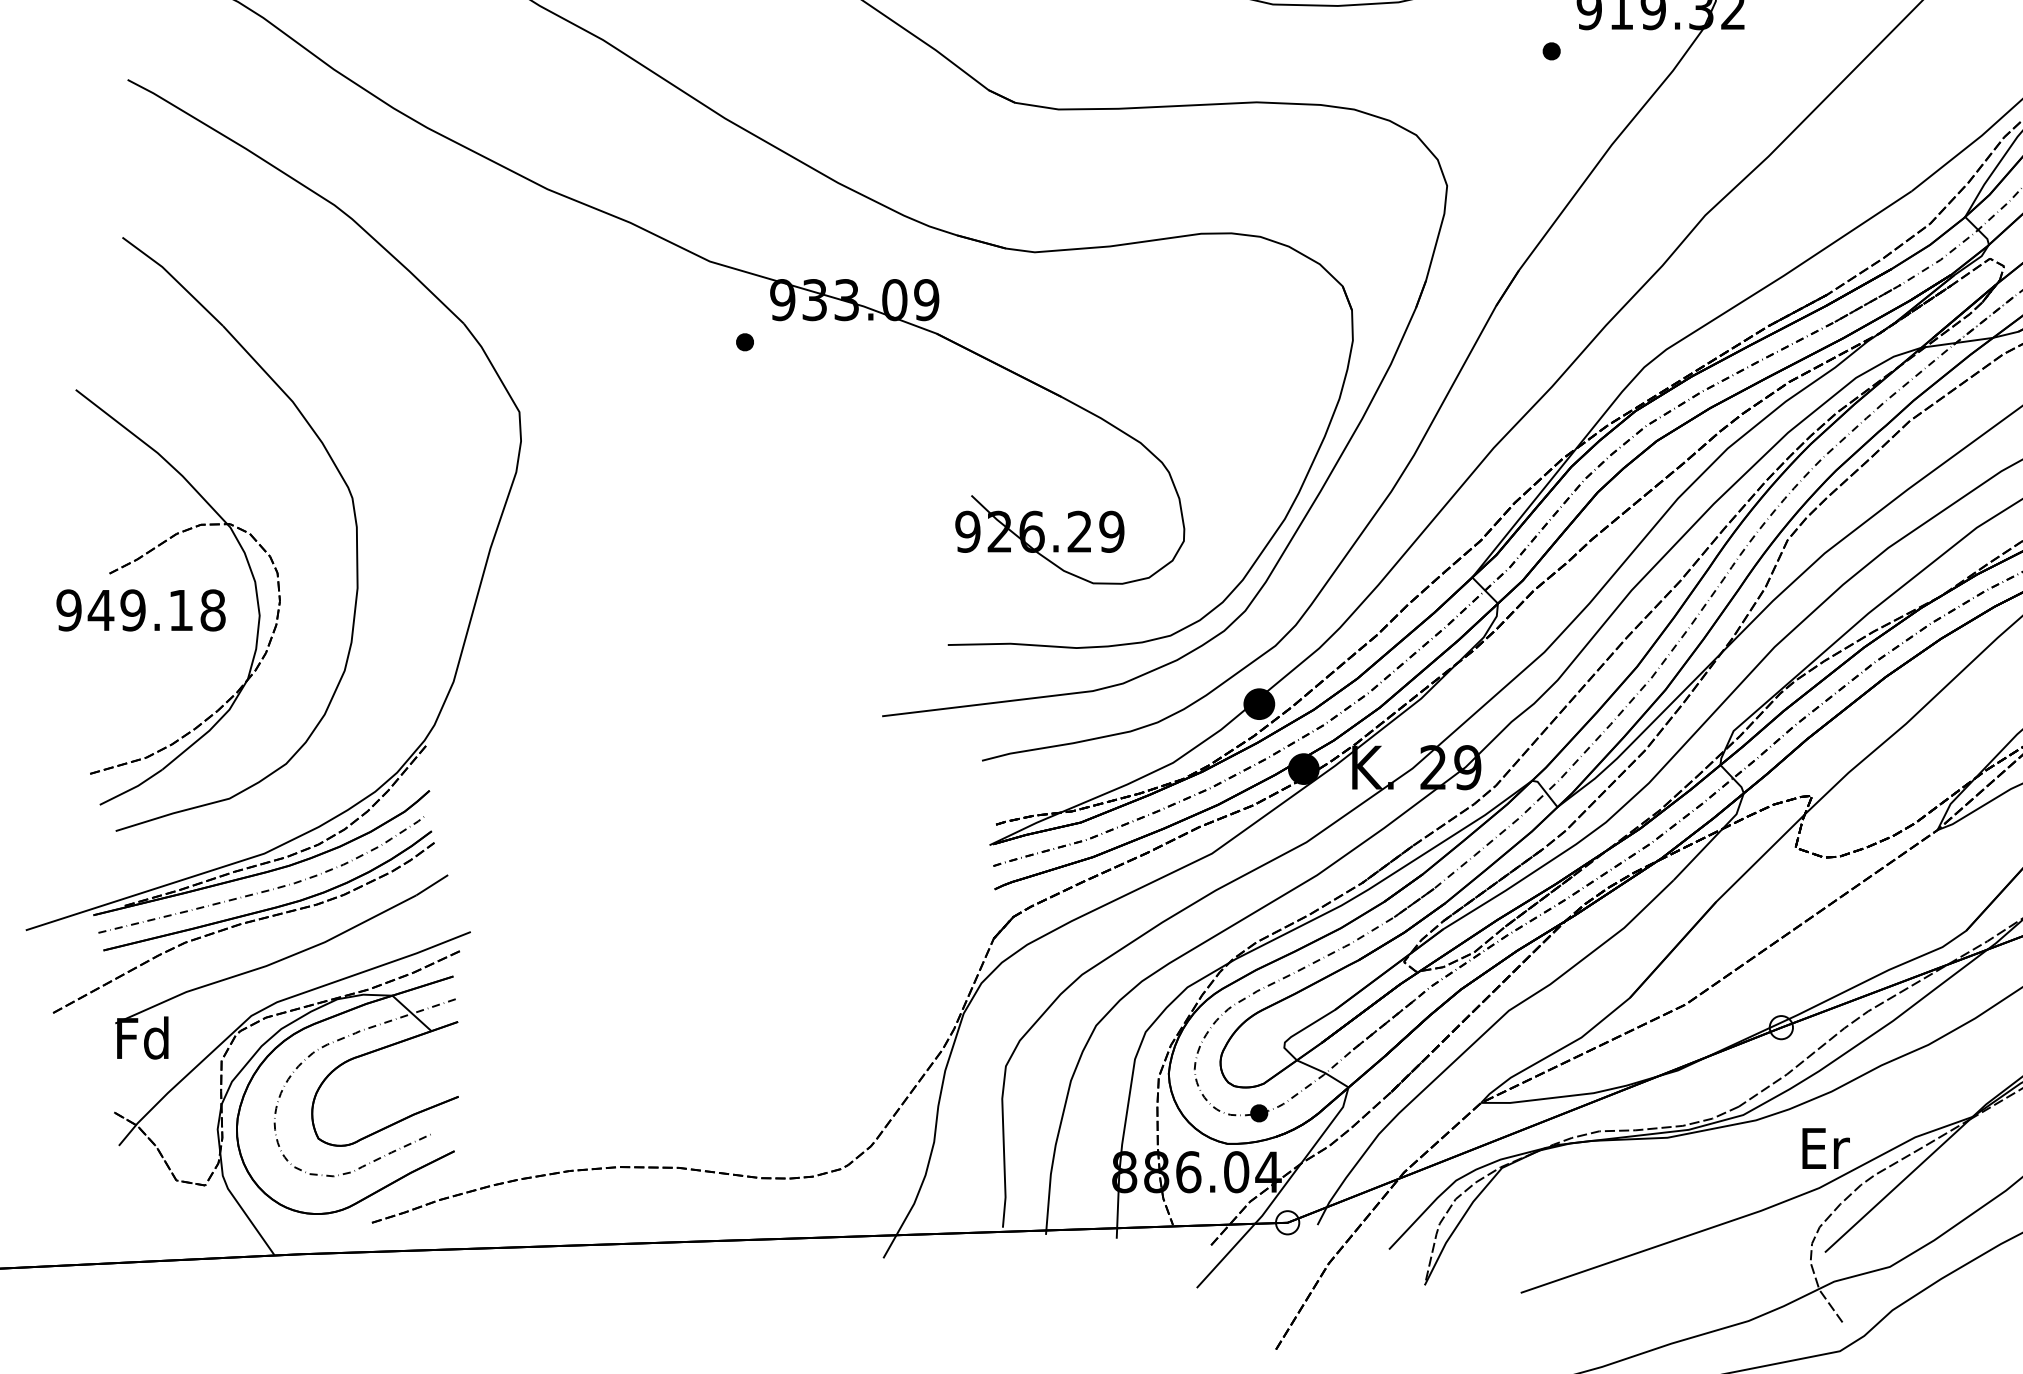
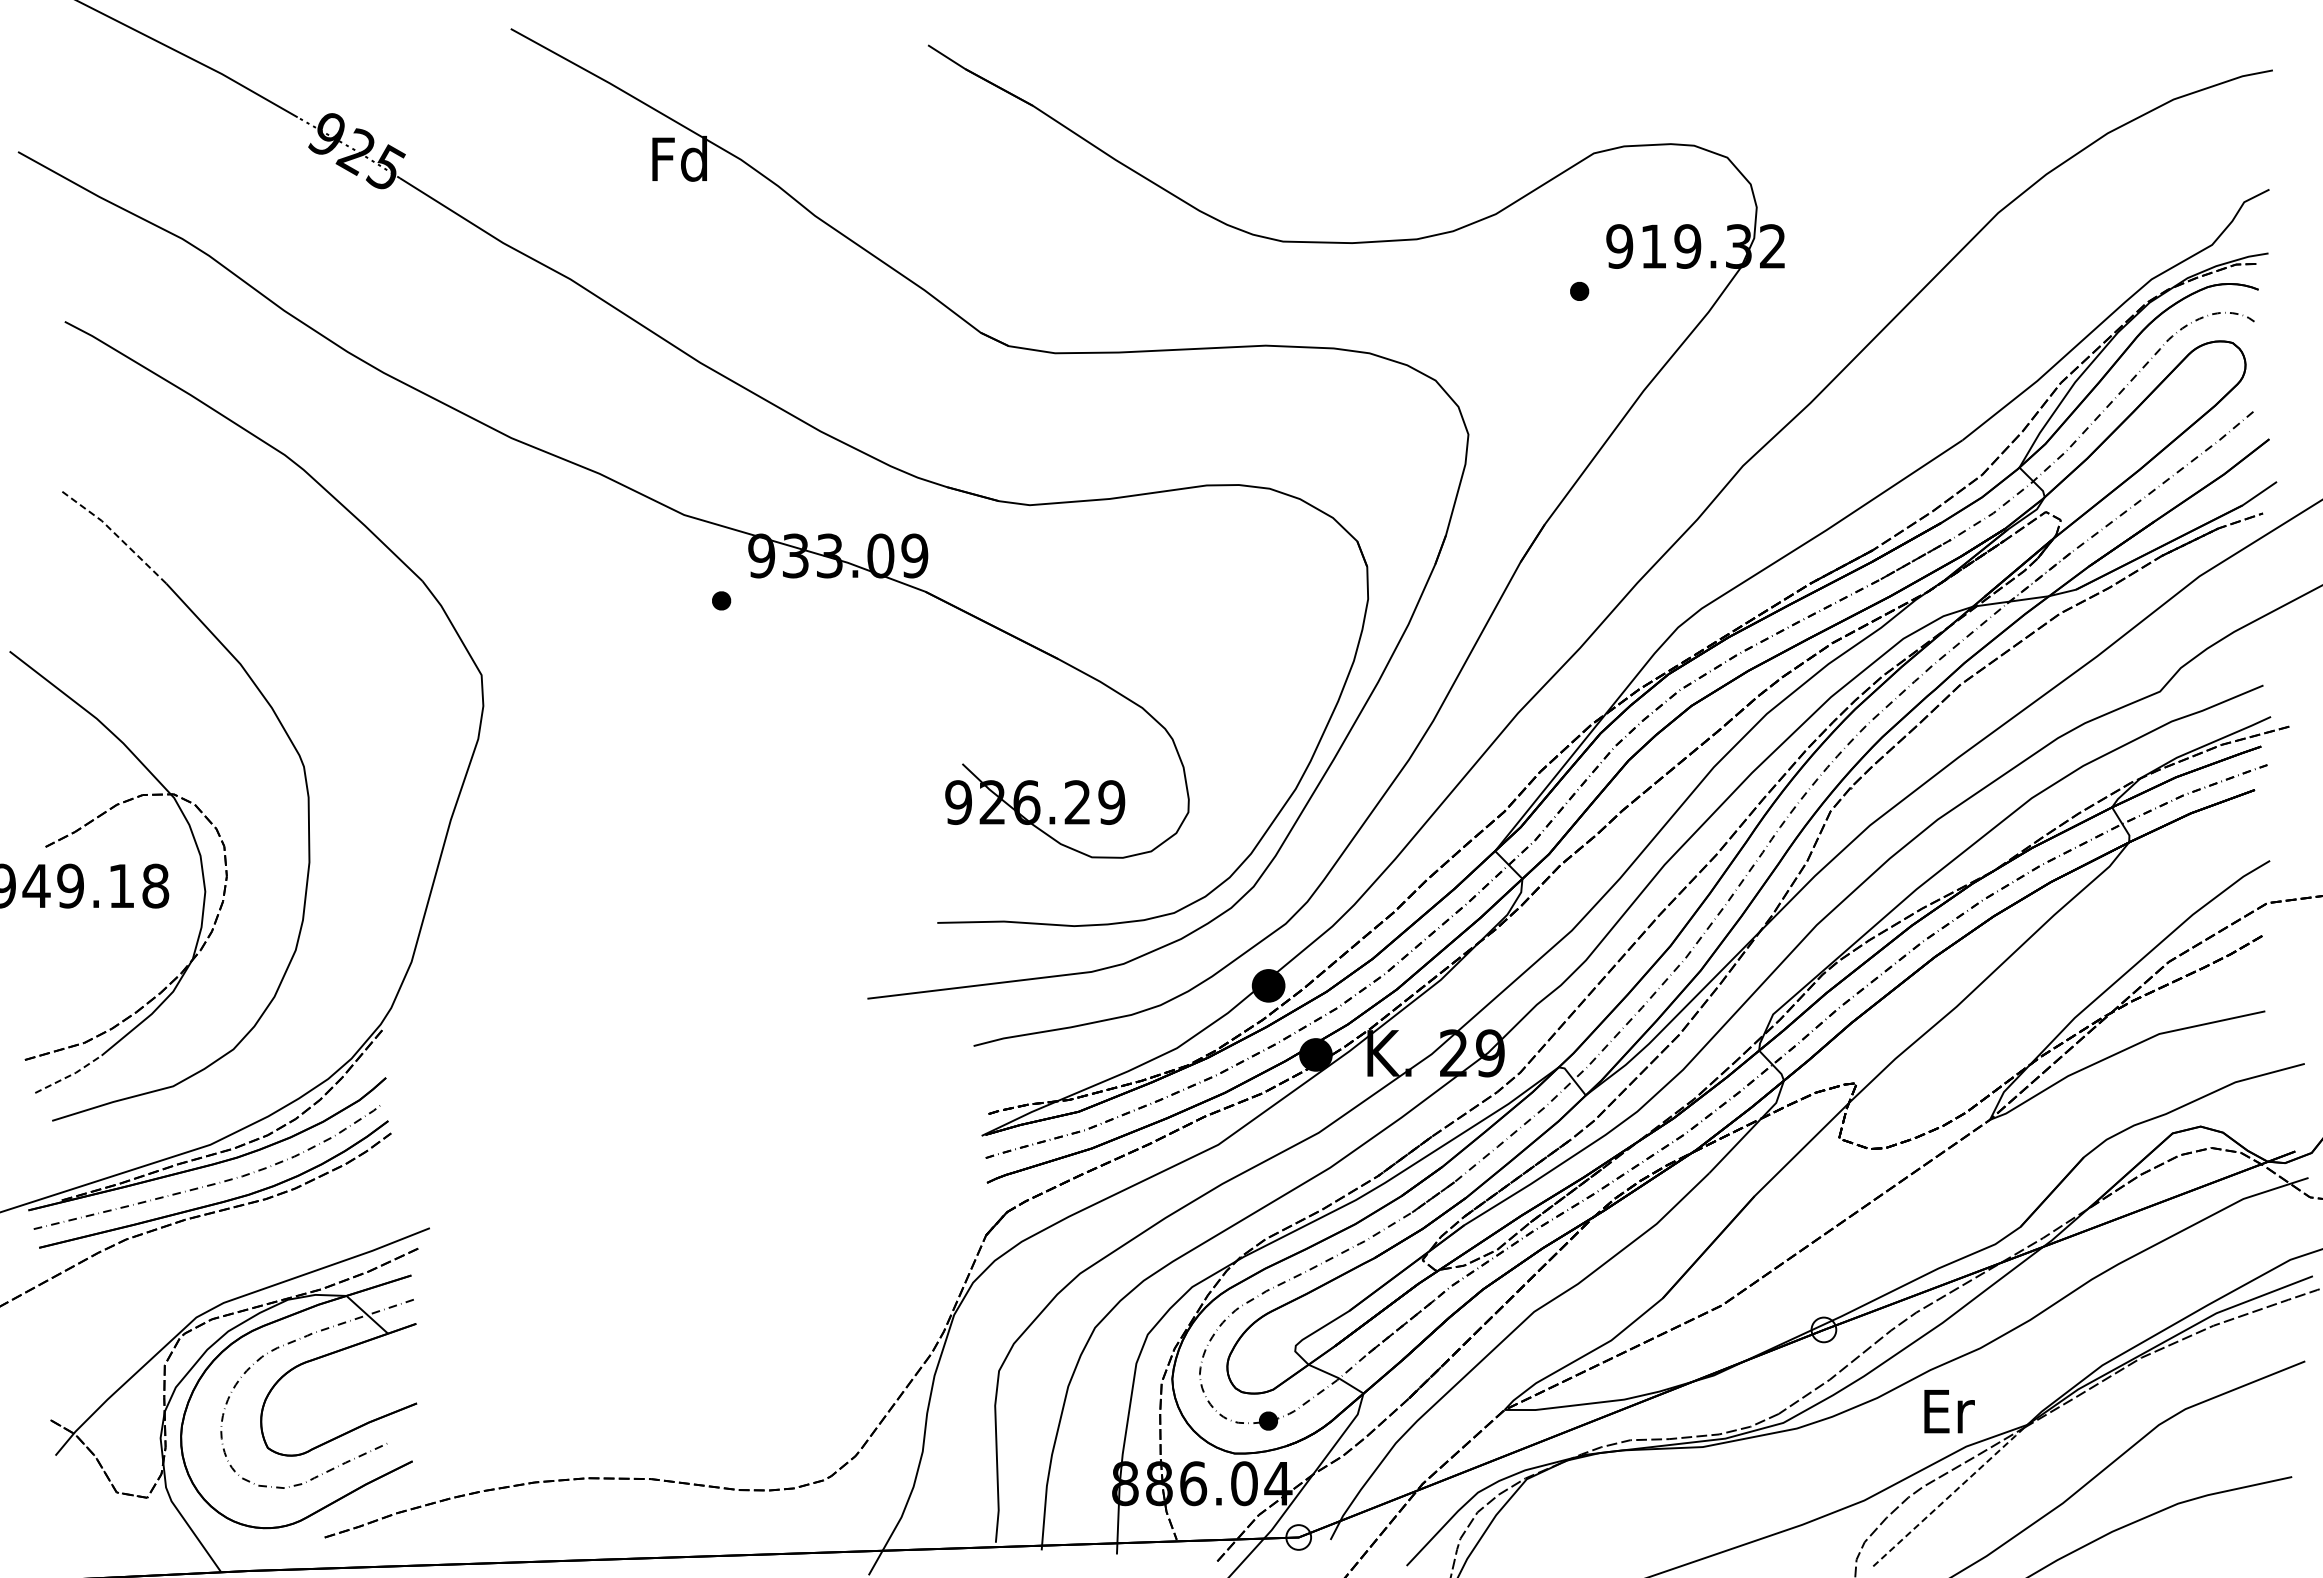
line: (174, 278) -> (114, 533), solid -> dashed
line: (132, 788) -> (69, 1075), solid -> dashed
part: (281, 967) -> (228, 1265), removed
text: (1826, 1148) -> (1949, 1411), moved
line: (1897, 1186) -> (1947, 1498), solid -> dashed

